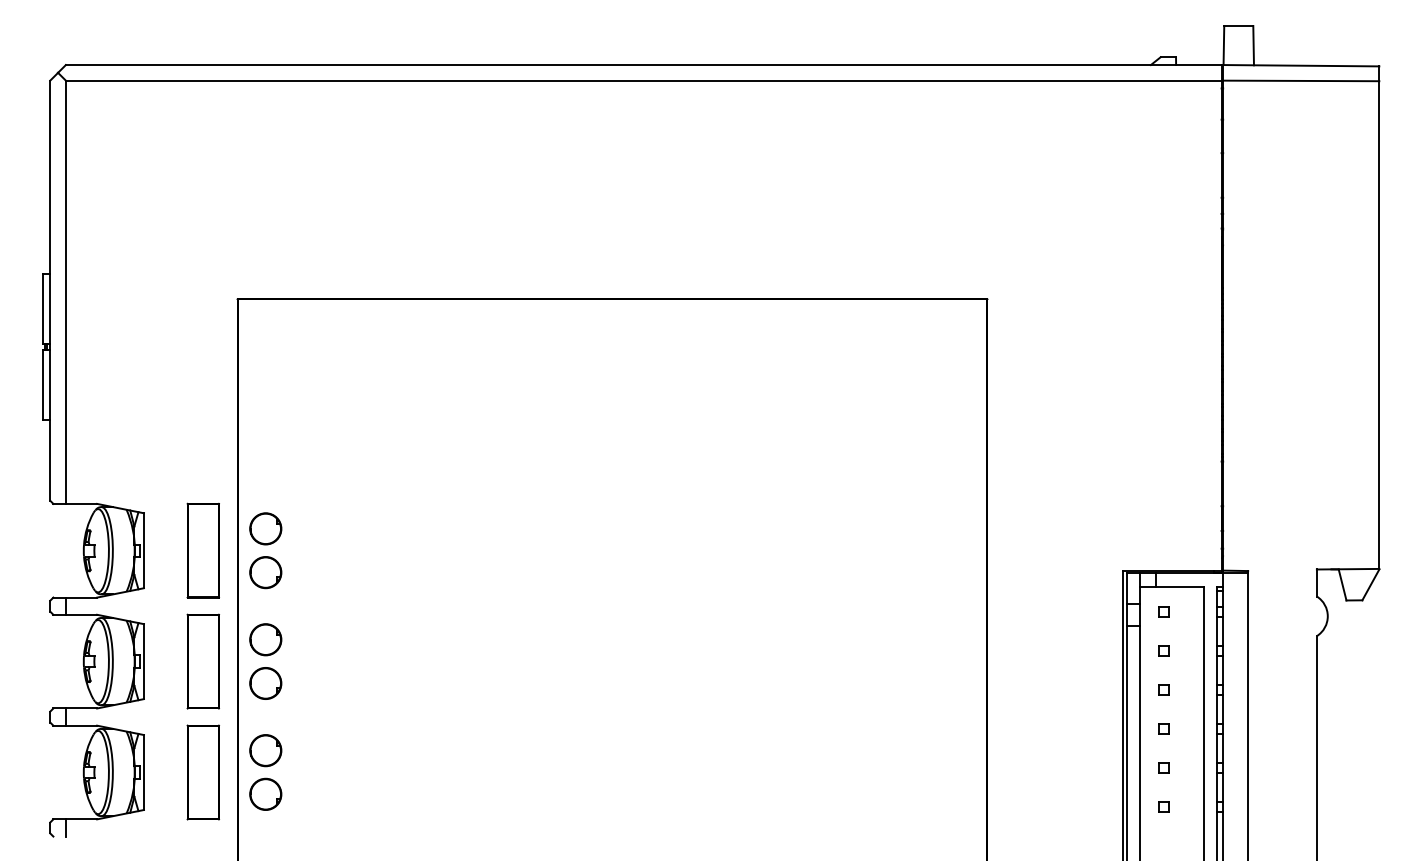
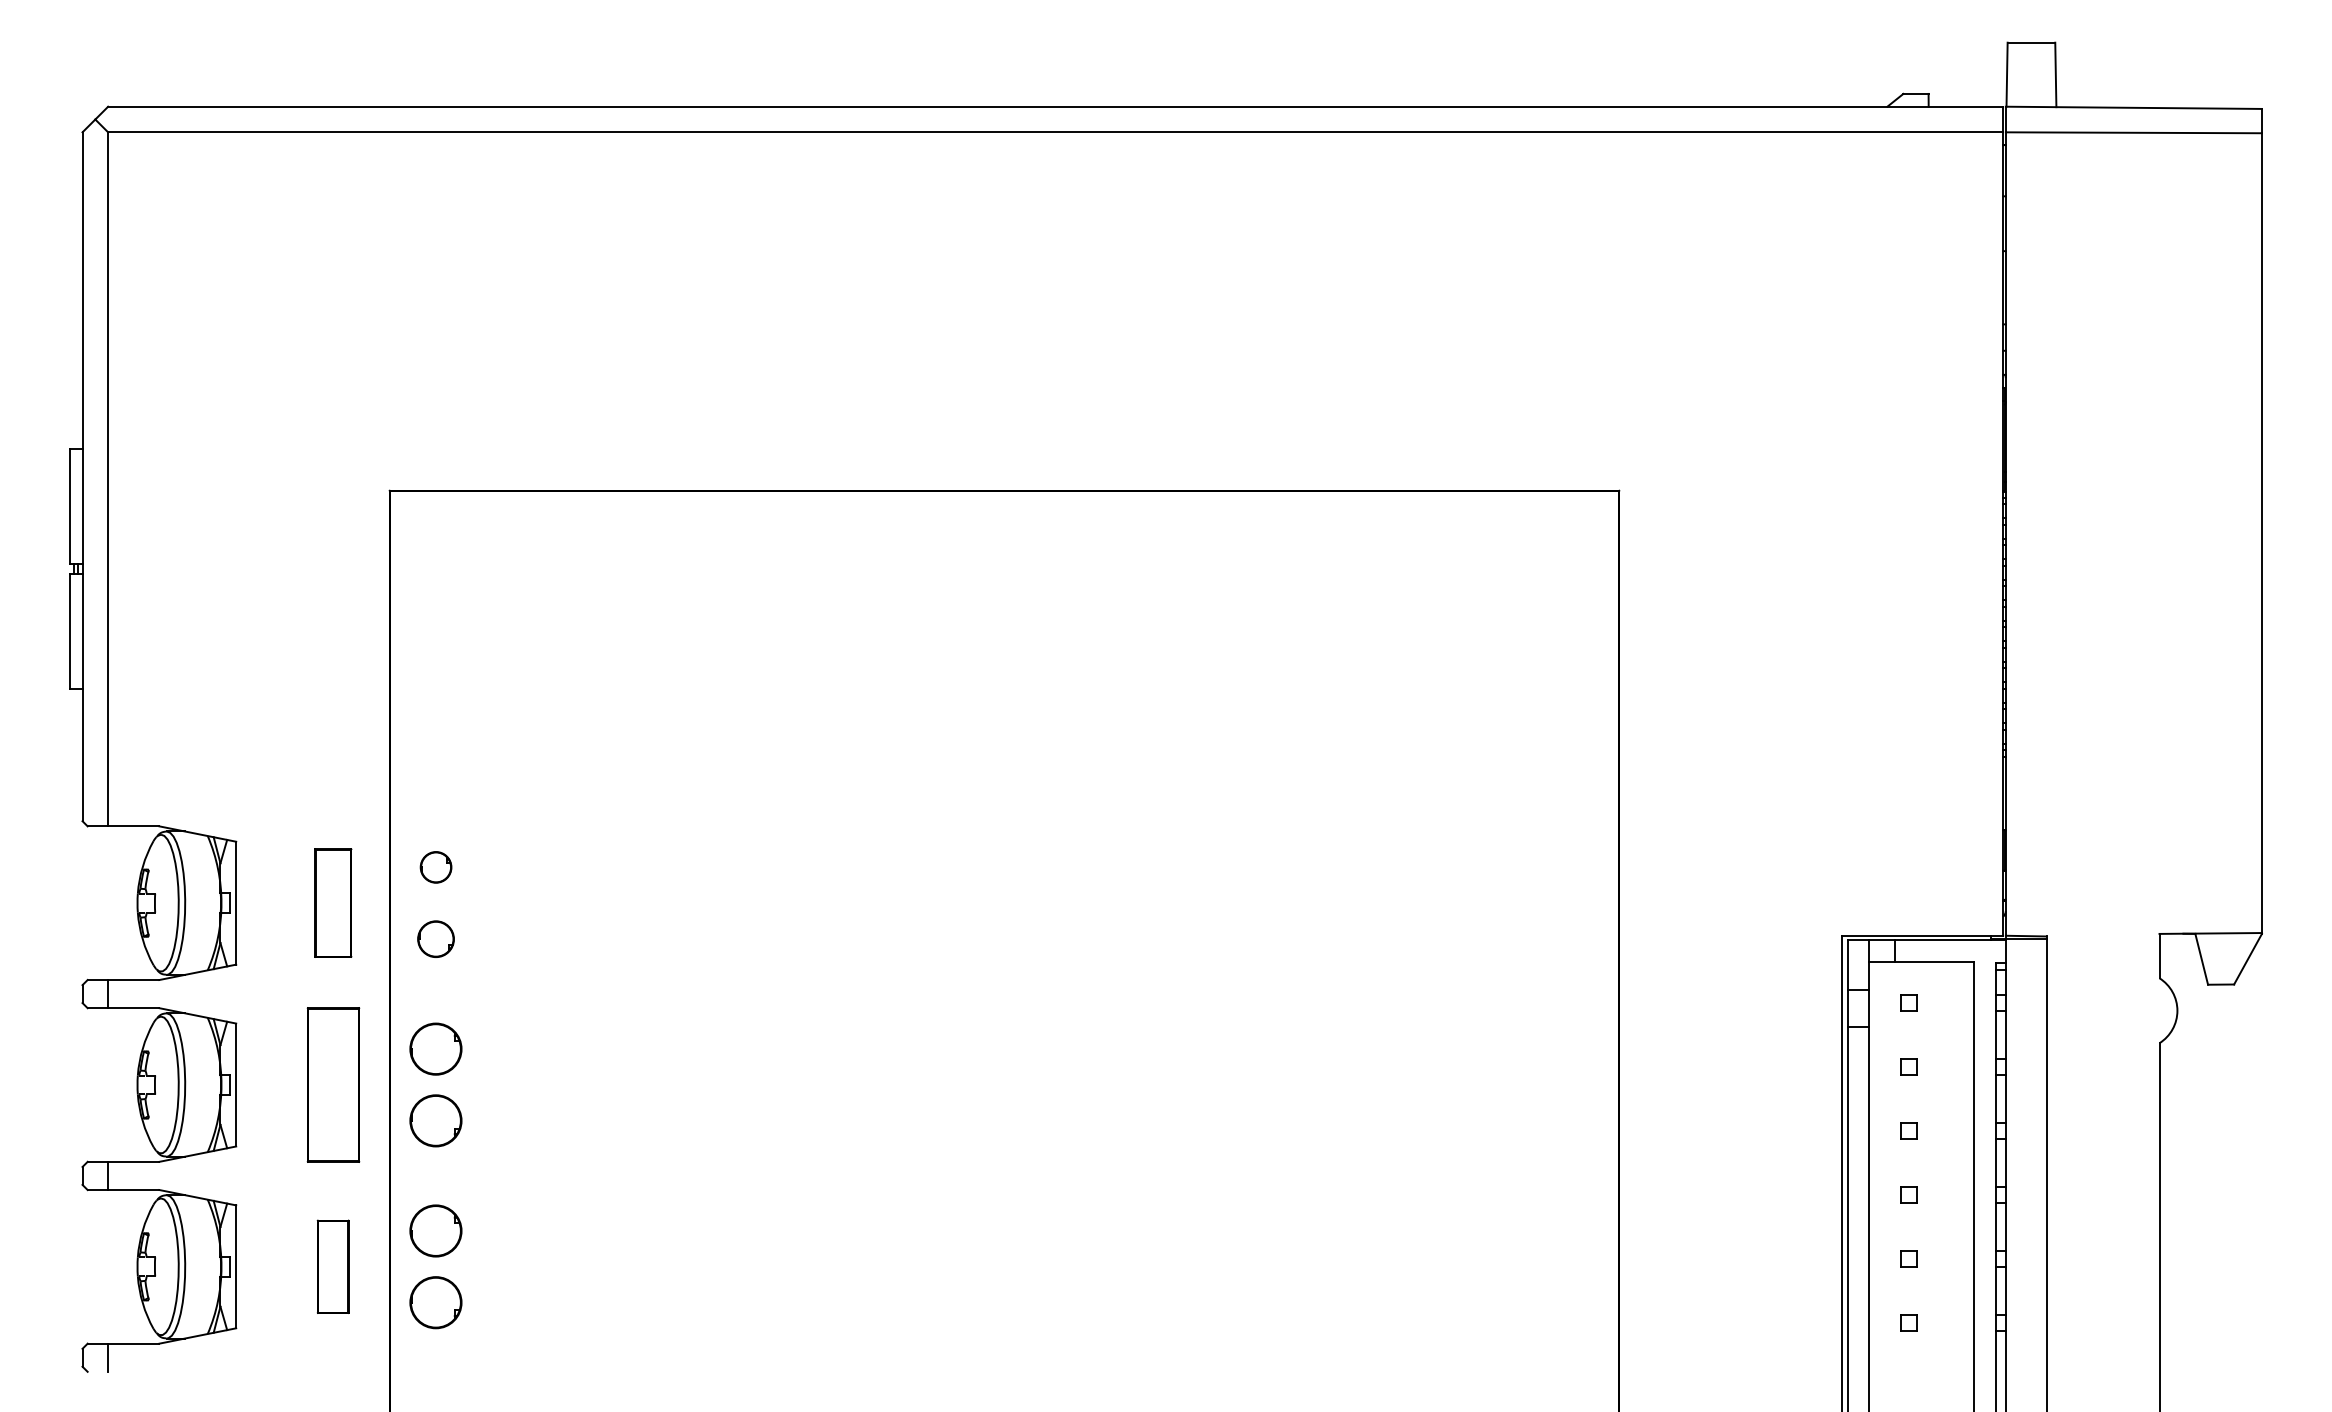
part: (265, 528) -> (435, 866), size x0.6
part: (202, 550) -> (332, 902), size x0.7
part: (265, 572) -> (435, 938), size x0.7
part: (202, 772) -> (332, 1266), size x0.6

